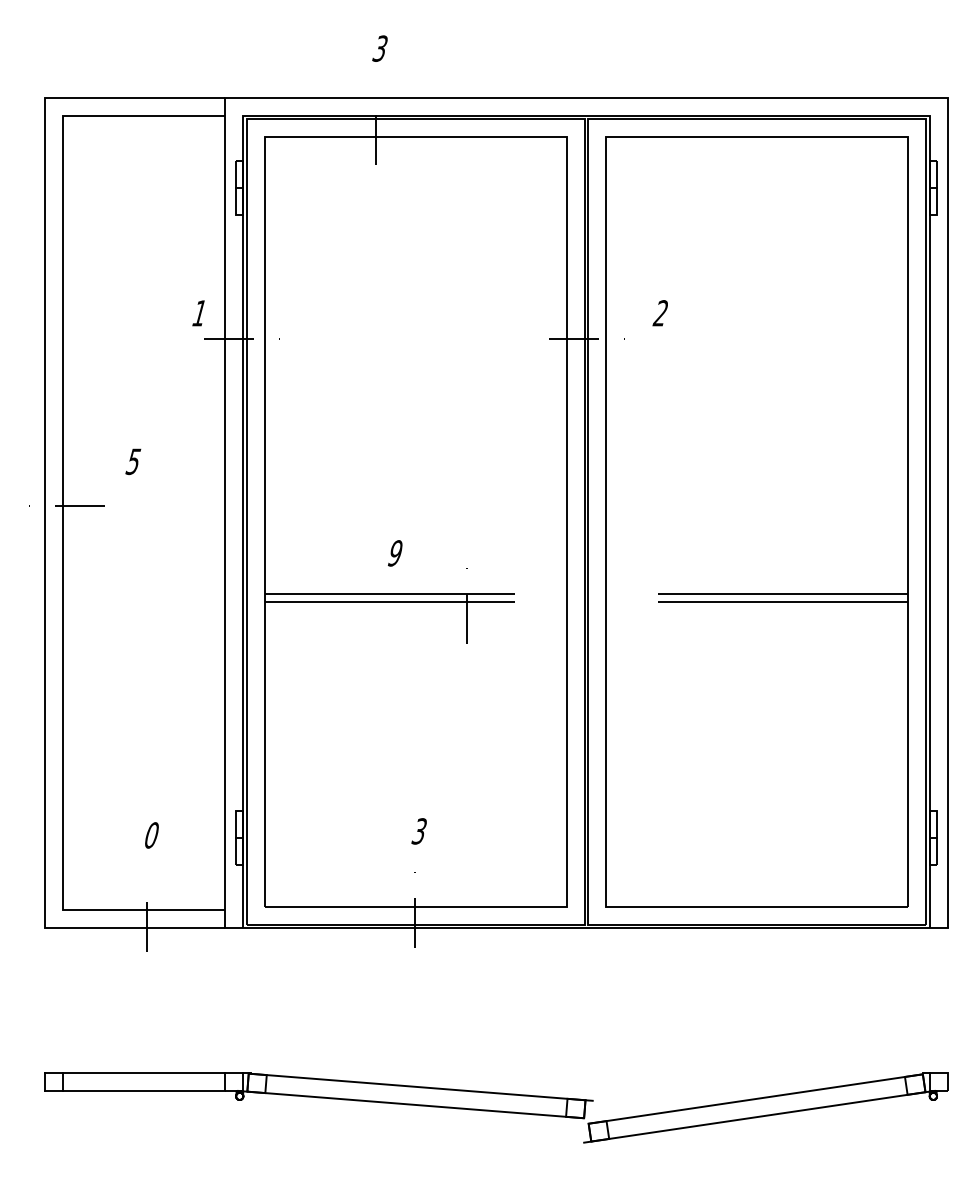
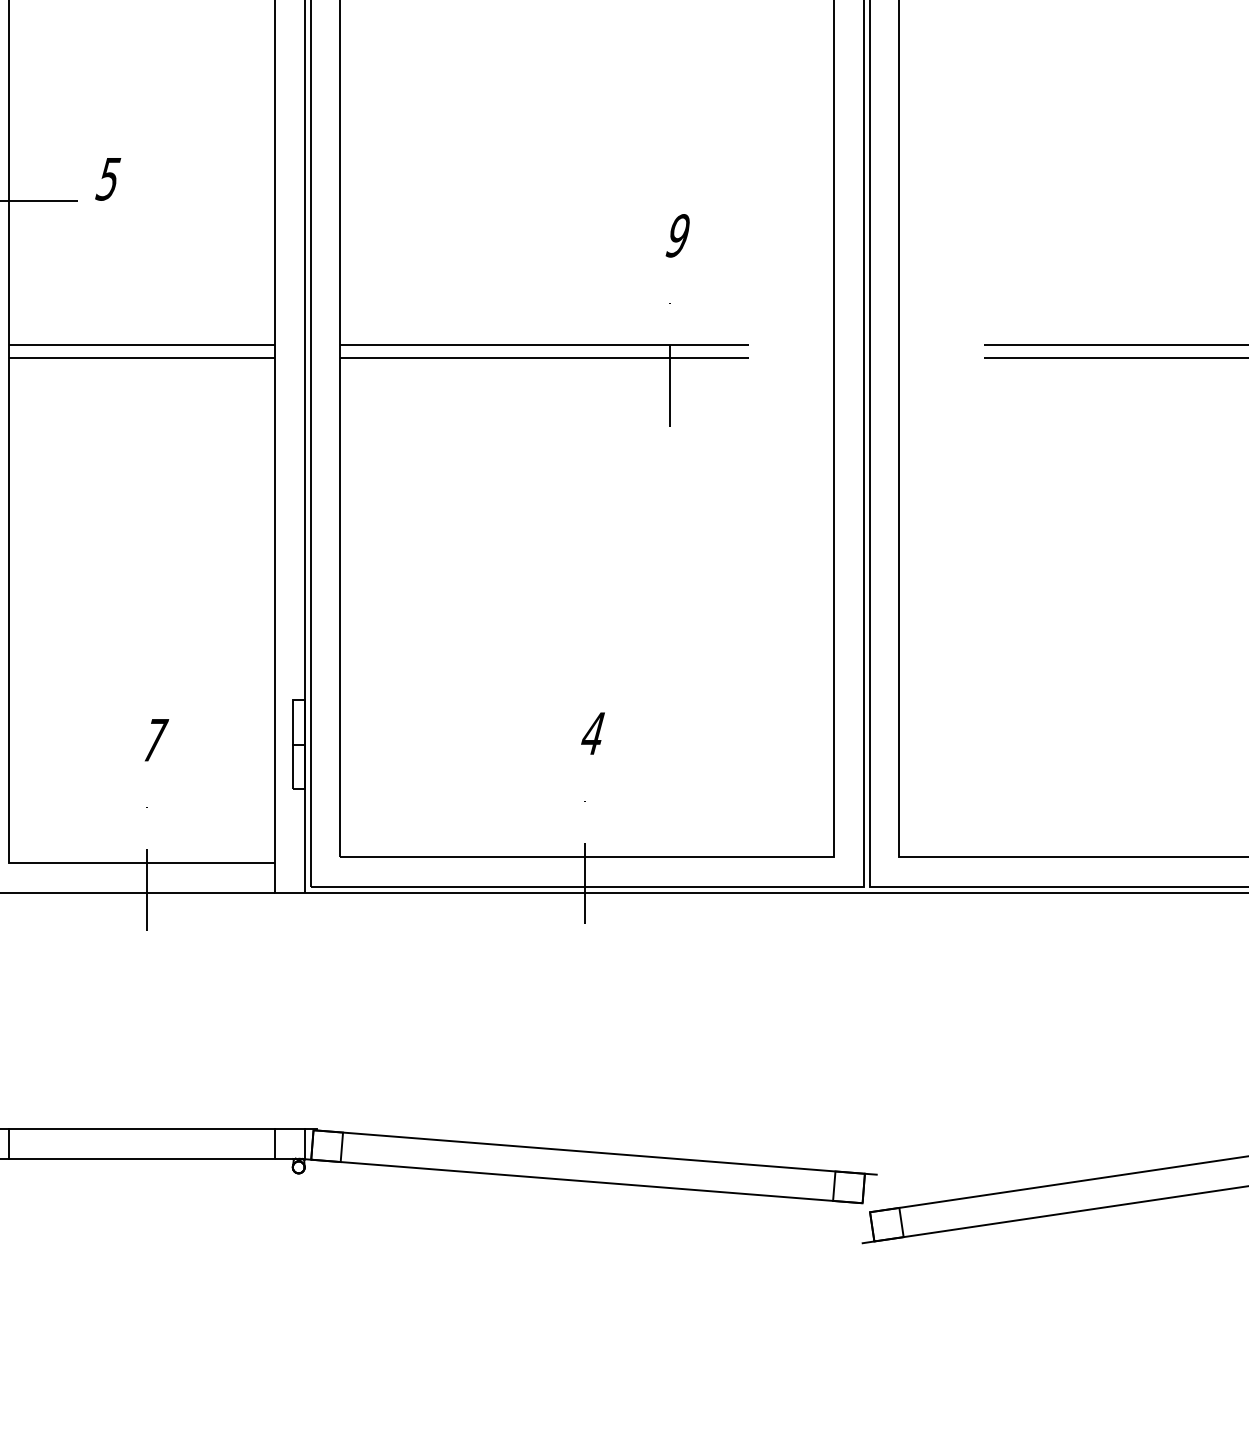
text: (133, 461) -> (108, 178), moved
text: (395, 553) -> (678, 236), moved
line: (143, 594) -> (141, 345), added
line: (143, 602) -> (141, 358), added
text: (418, 831) -> (591, 733), 3 -> 4
text: (152, 835) -> (155, 740), 0 -> 7

